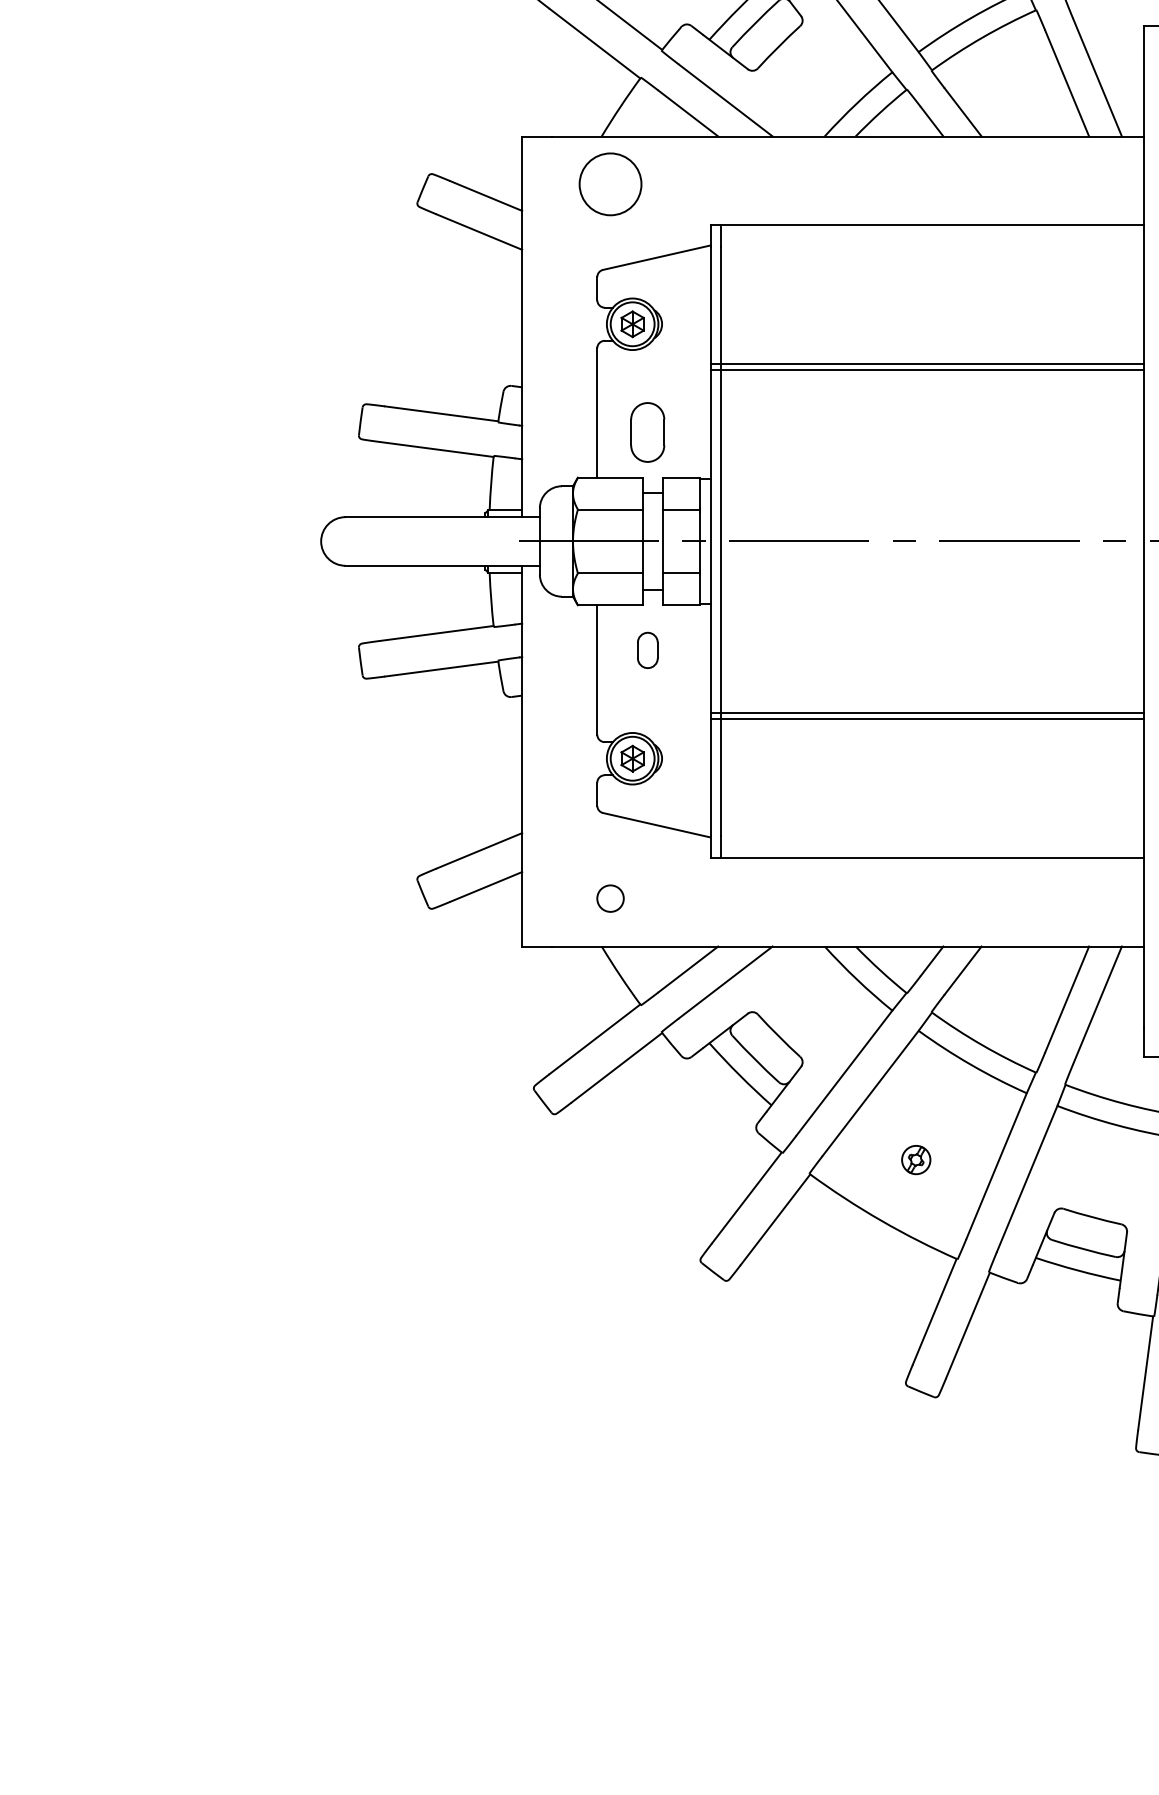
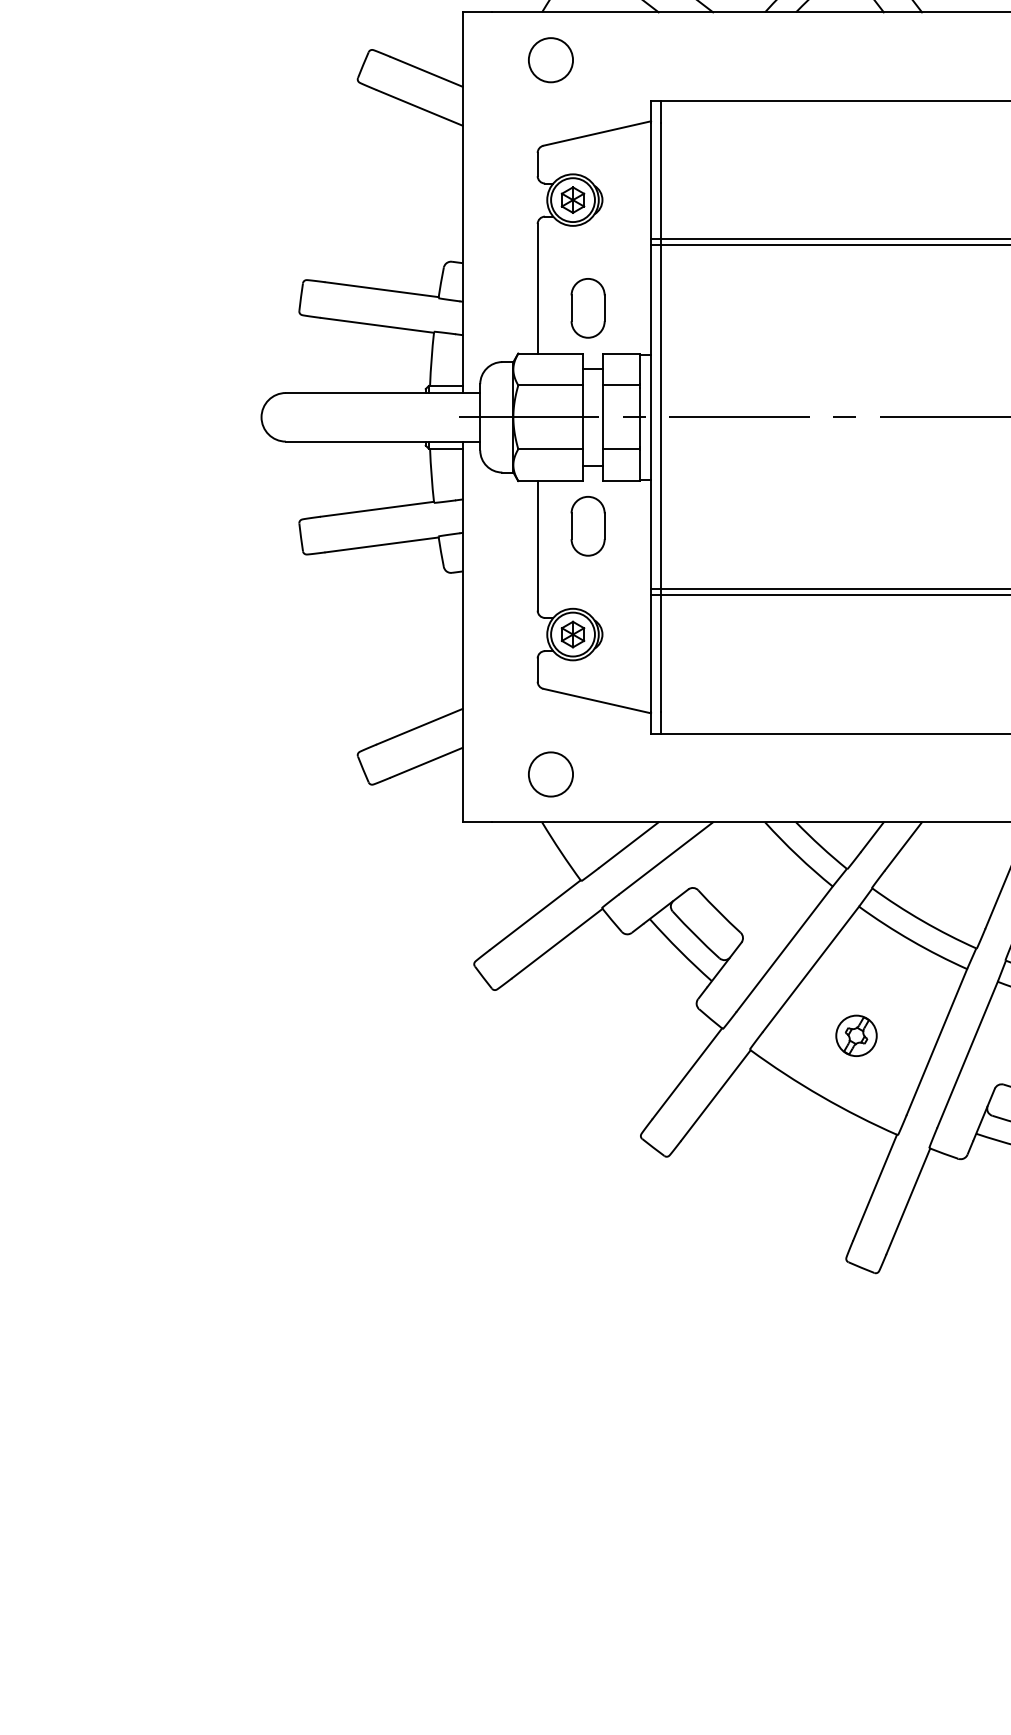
circle: (610, 184) -> (550, 60), size x0.71
part: (647, 650) -> (587, 526), size x1.67
circle: (610, 898) -> (550, 774), size x1.67
part: (916, 1159) -> (856, 1035), size x1.43

